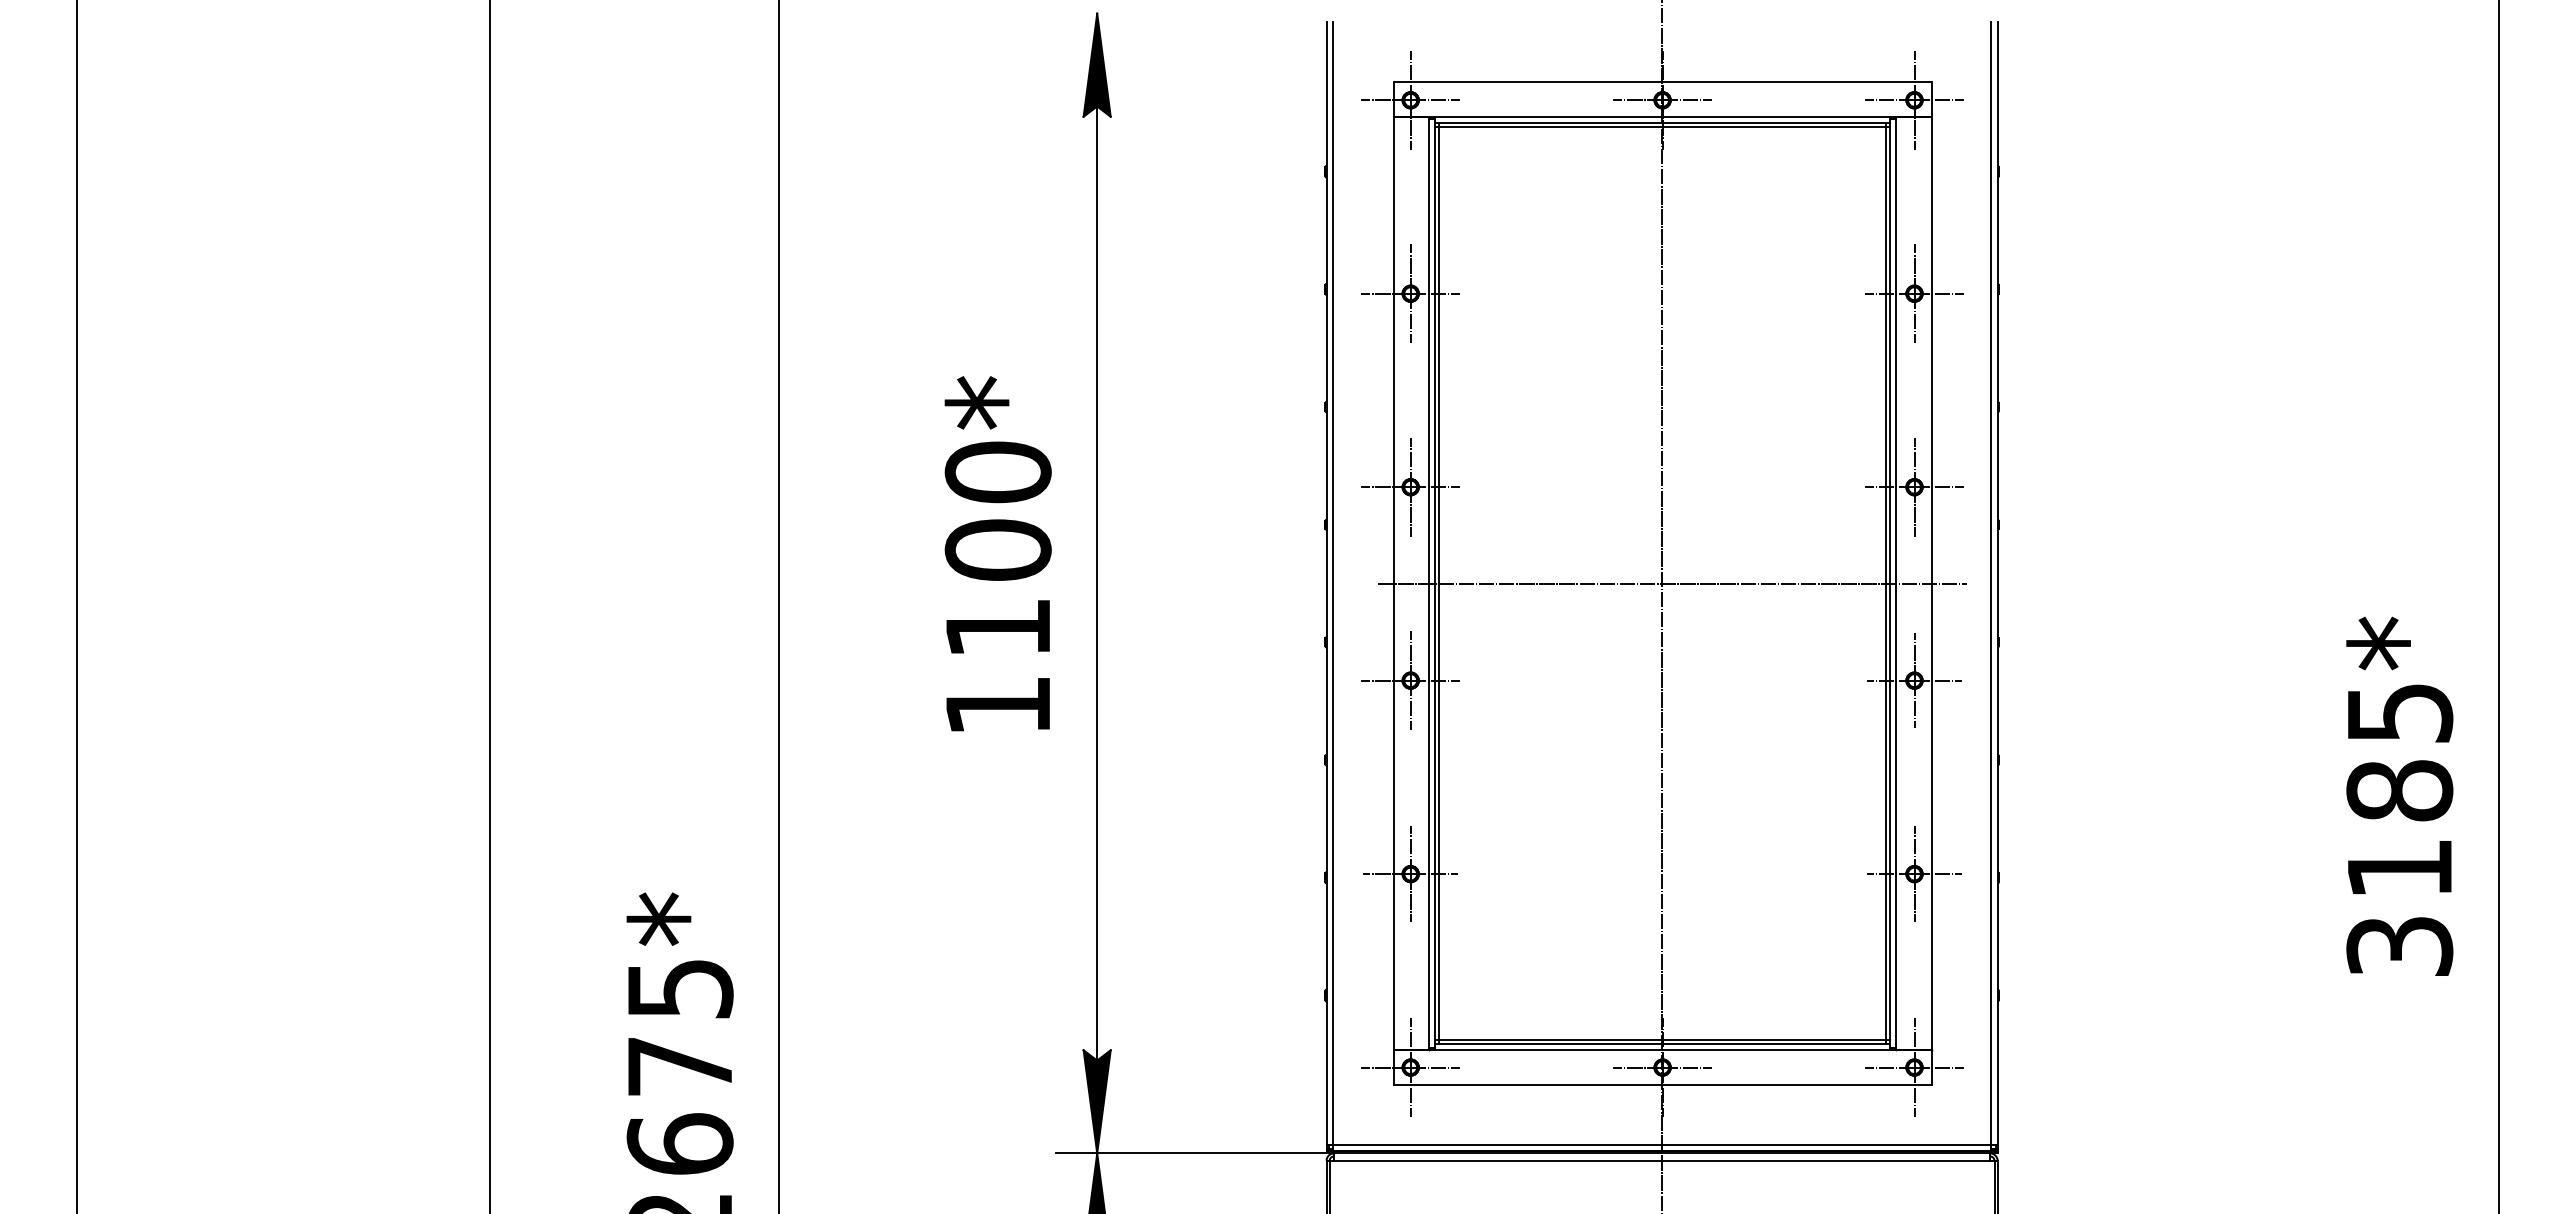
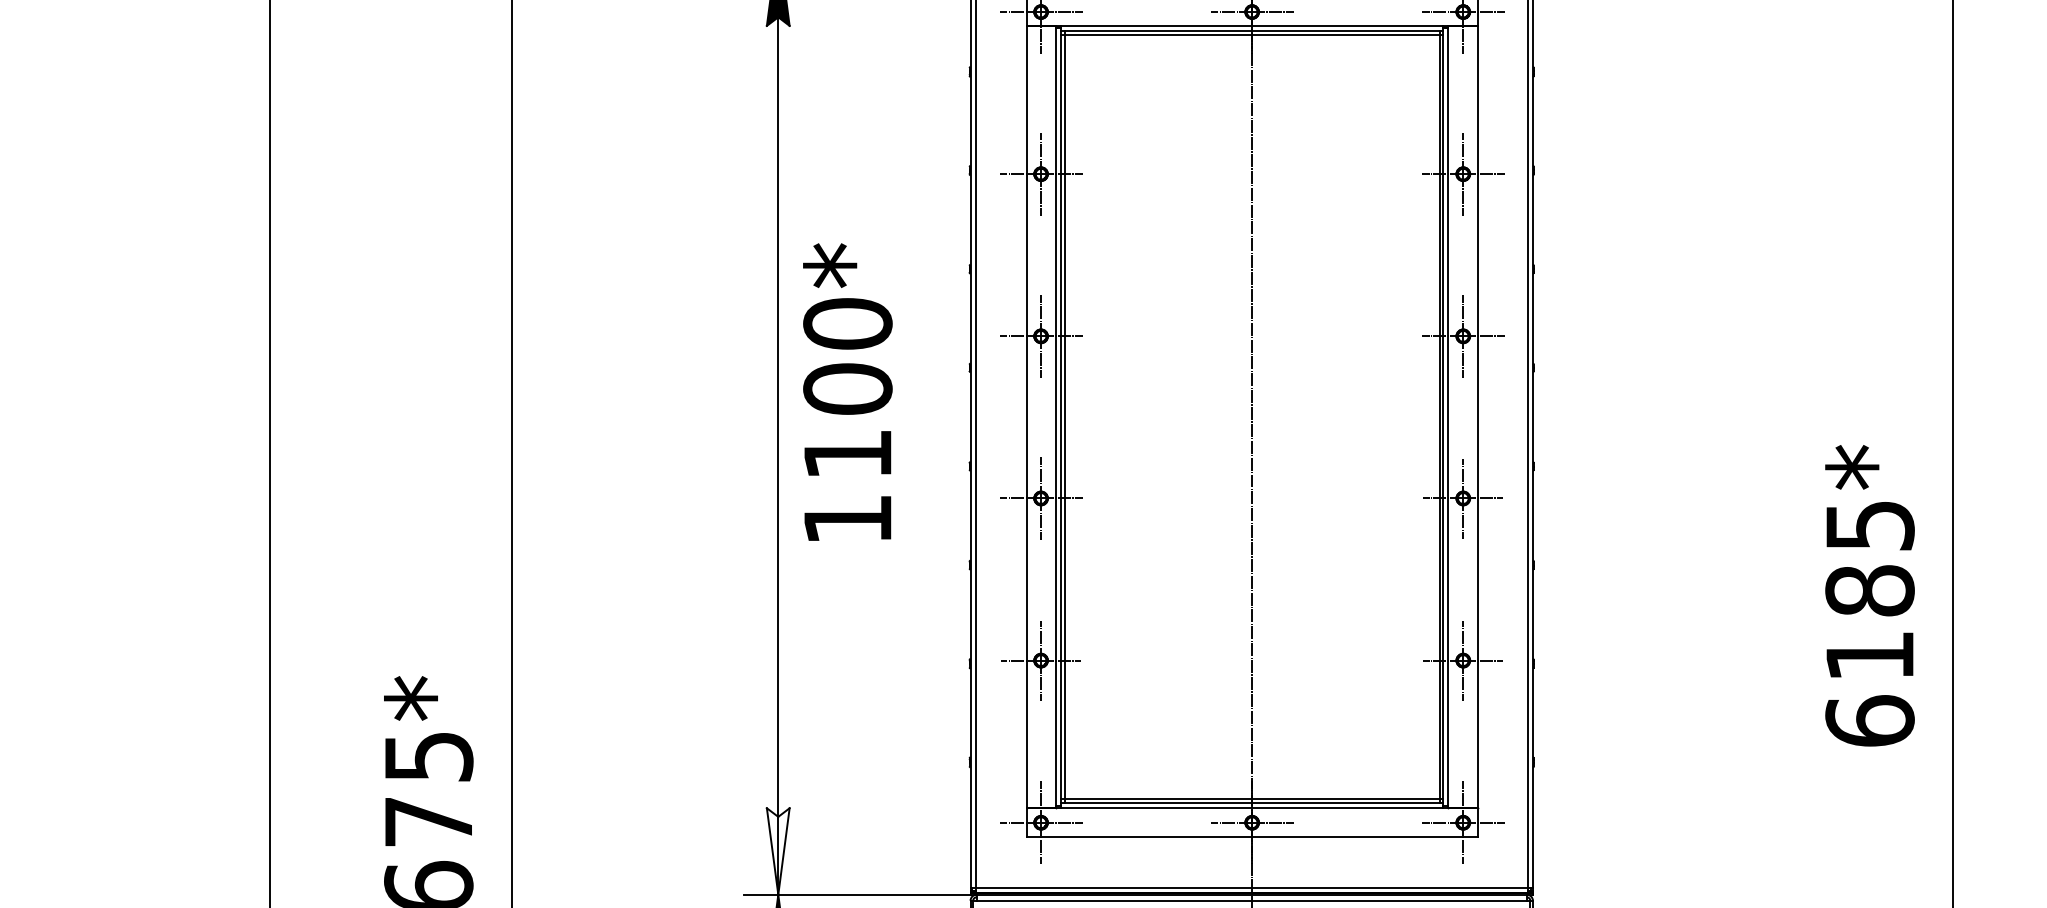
text: (997, 553) -> (847, 391), moved
line: (1672, 583) -> (1260, 417), removed
text: (2399, 945) -> (1869, 720), 3185* -> 6185*
fill: (1096, 1101) -> (777, 851), removed

